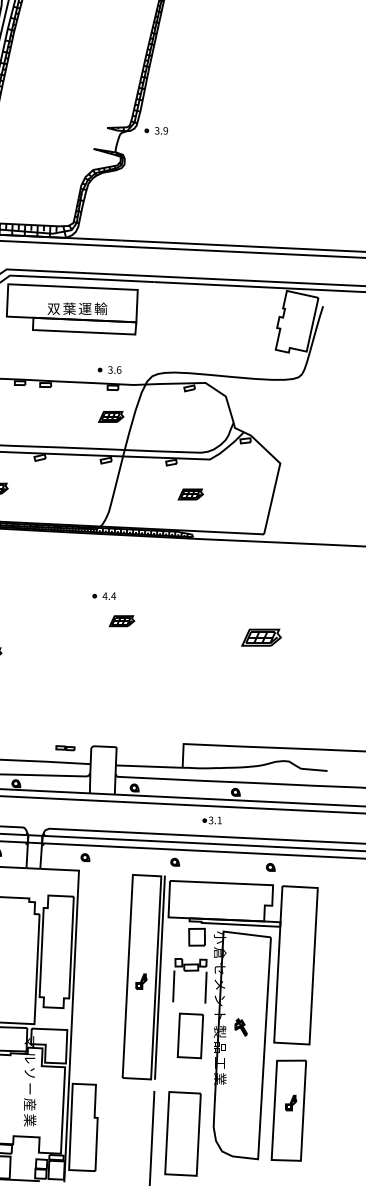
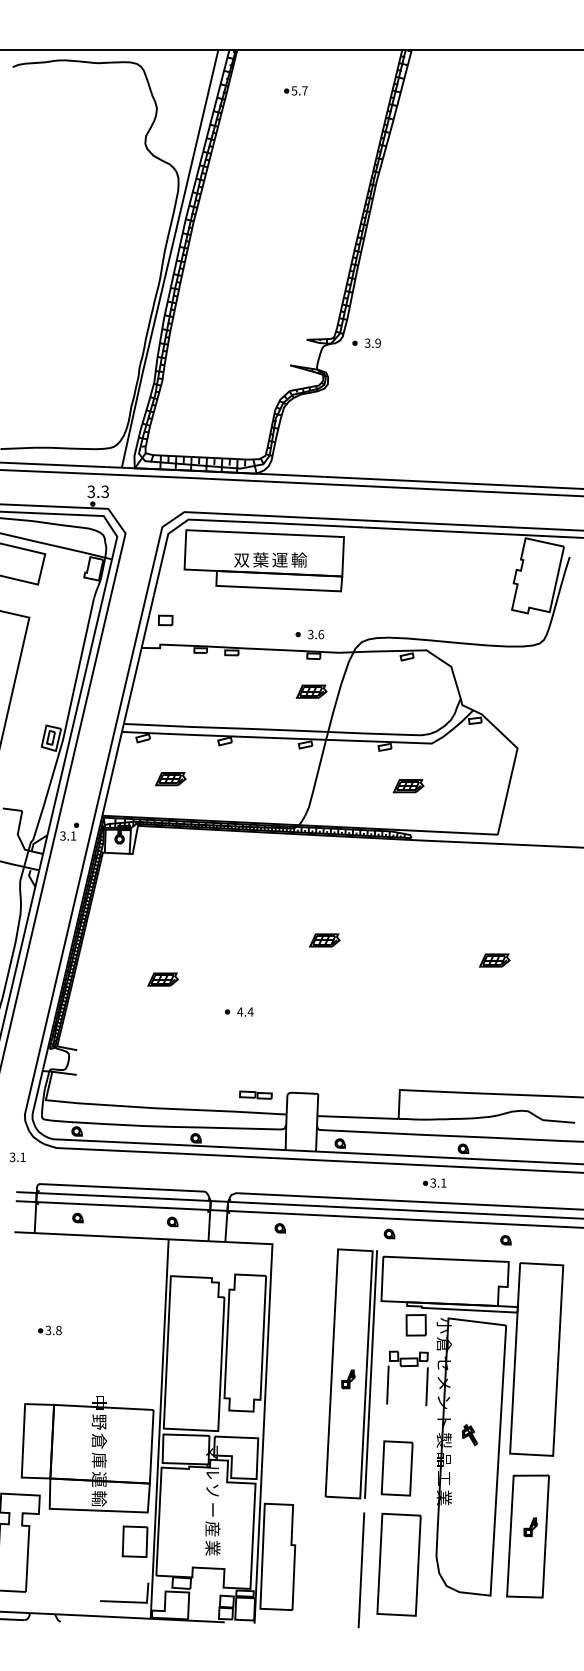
part: (104, 595) -> (239, 1011), moved
part: (261, 637) -> (494, 960), size x0.62
part: (65, 747) -> (255, 1094), size x1.43
part: (189, 1035) -> (396, 1468), moved

